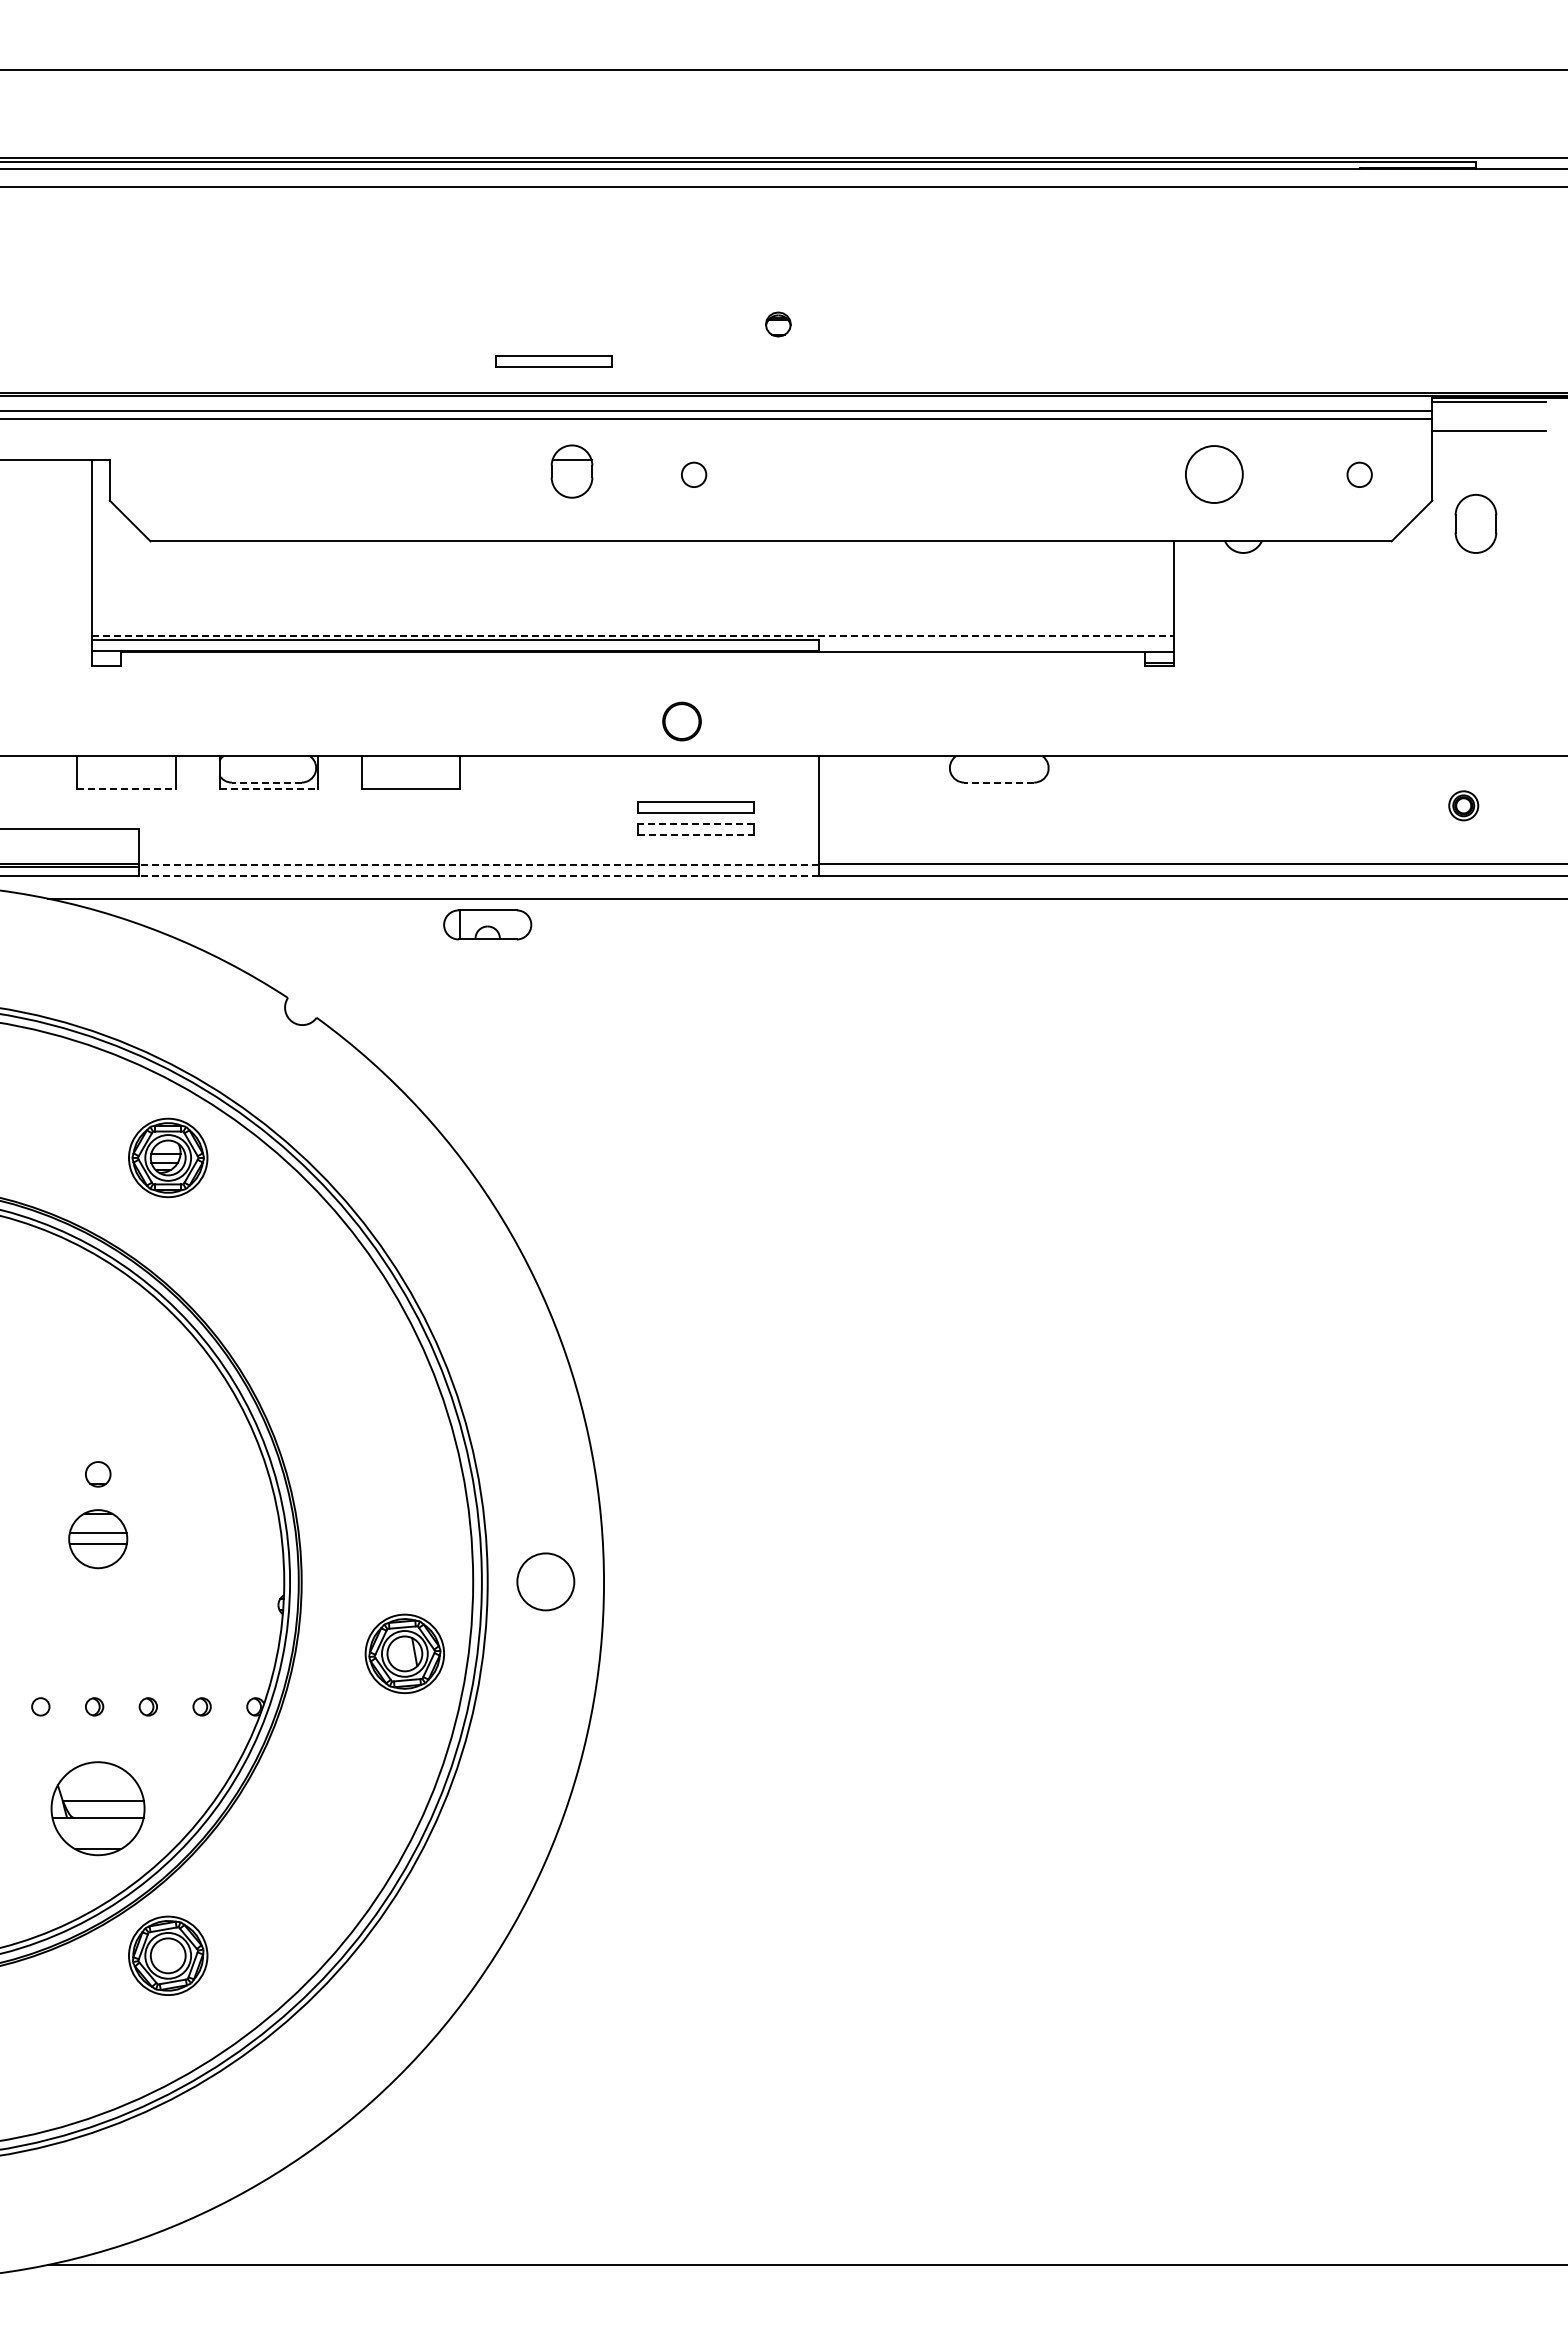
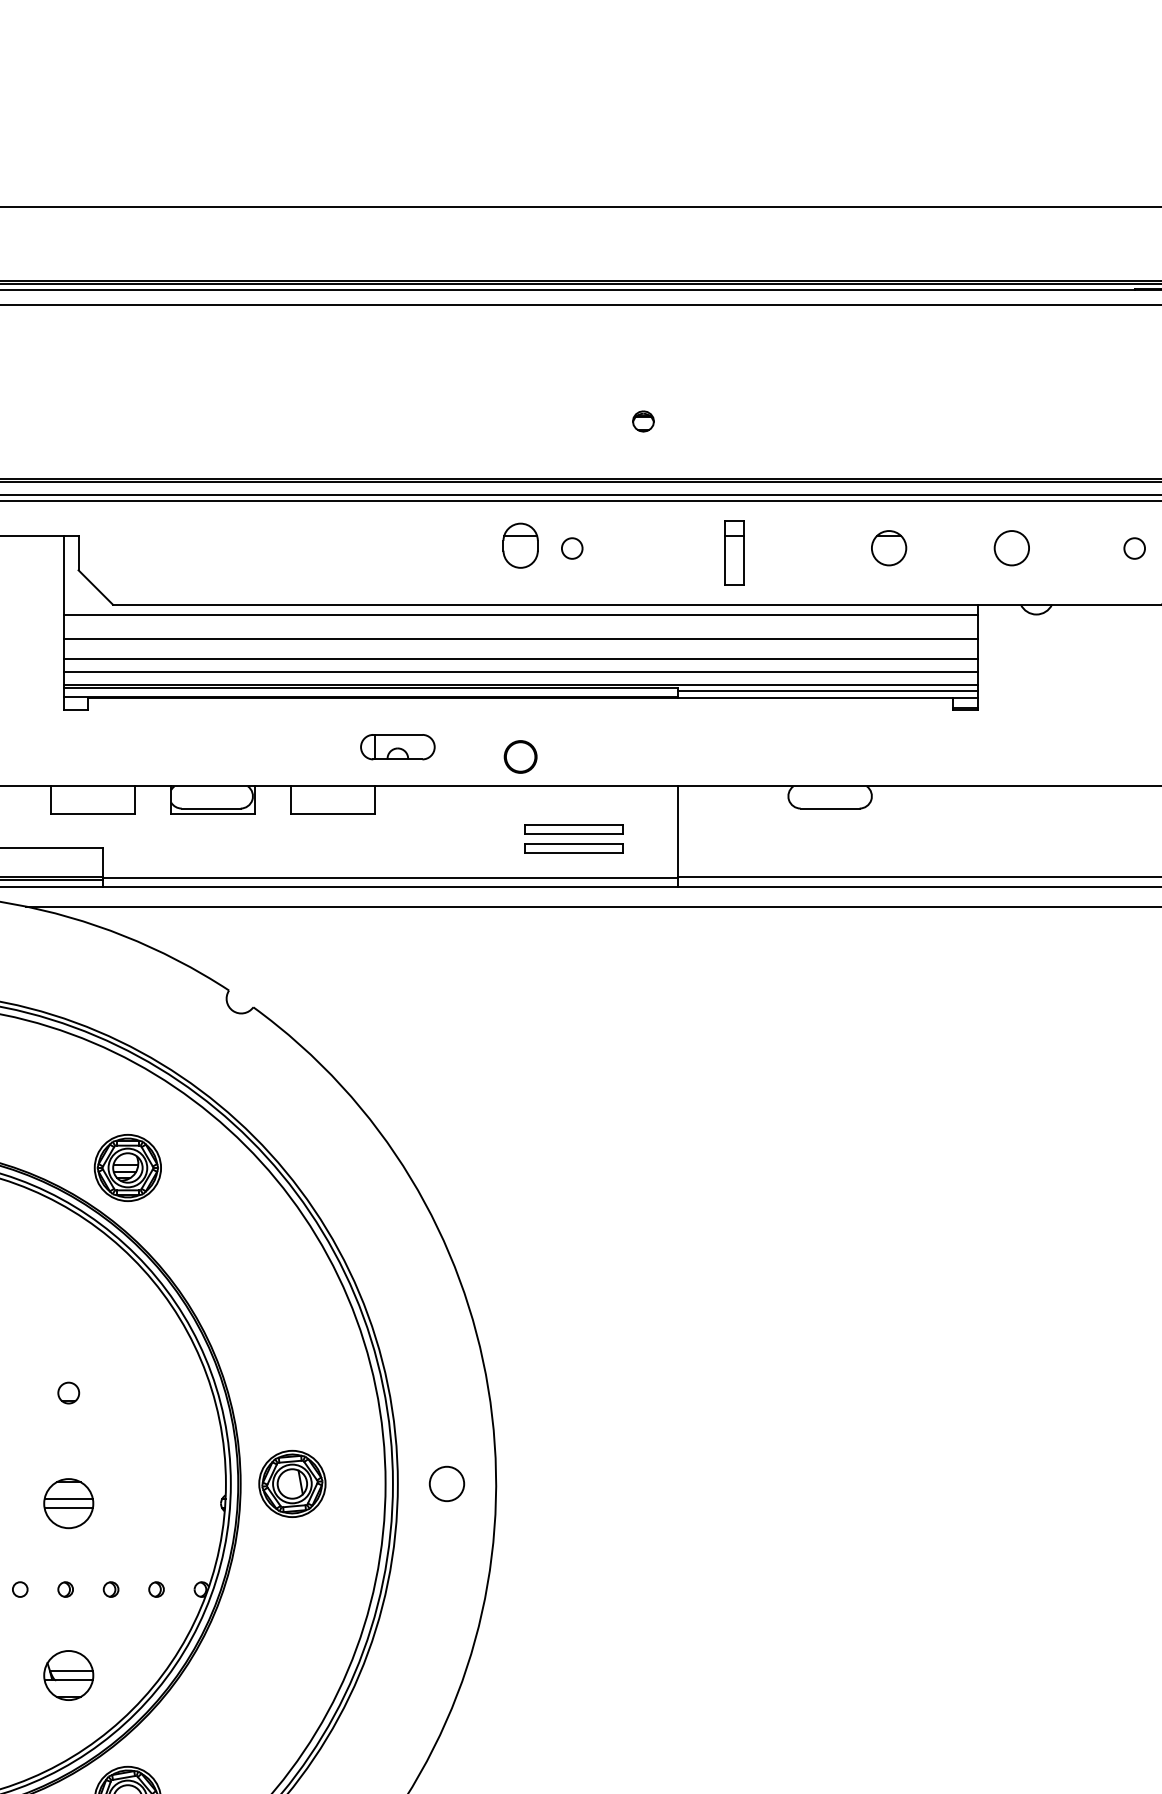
part: (553, 361) -> (453, 452), removed
part: (571, 471) -> (520, 545), moved
part: (1068, 474) -> (888, 548), added
circle: (1214, 474) -> (1012, 548), size x0.71
part: (885, 479) -> (734, 552), added
line: (632, 552) -> (520, 614), added
line: (632, 582) -> (520, 639), added
line: (632, 605) -> (520, 658), added
line: (632, 621) -> (520, 672), added
line: (633, 635) -> (521, 684), dashed -> solid
line: (996, 643) -> (827, 691), added
part: (681, 721) -> (520, 756), moved
line: (266, 782) -> (210, 808), dashed -> solid
line: (999, 782) -> (830, 808), dashed -> solid
line: (127, 789) -> (93, 814), dashed -> solid
line: (269, 789) -> (213, 814), dashed -> solid
line: (695, 824) -> (573, 843), dashed -> solid
line: (696, 834) -> (574, 852), dashed -> solid
line: (478, 865) -> (390, 878), dashed -> solid
line: (478, 875) -> (390, 887), dashed -> solid
part: (487, 924) -> (397, 746), moved
part: (168, 1157) -> (128, 1167), moved
part: (98, 1539) -> (68, 1503), moved
circle: (545, 1581) -> (446, 1483), size x0.71
part: (404, 1653) -> (292, 1483), moved
part: (98, 1808) -> (68, 1675), size x0.62

